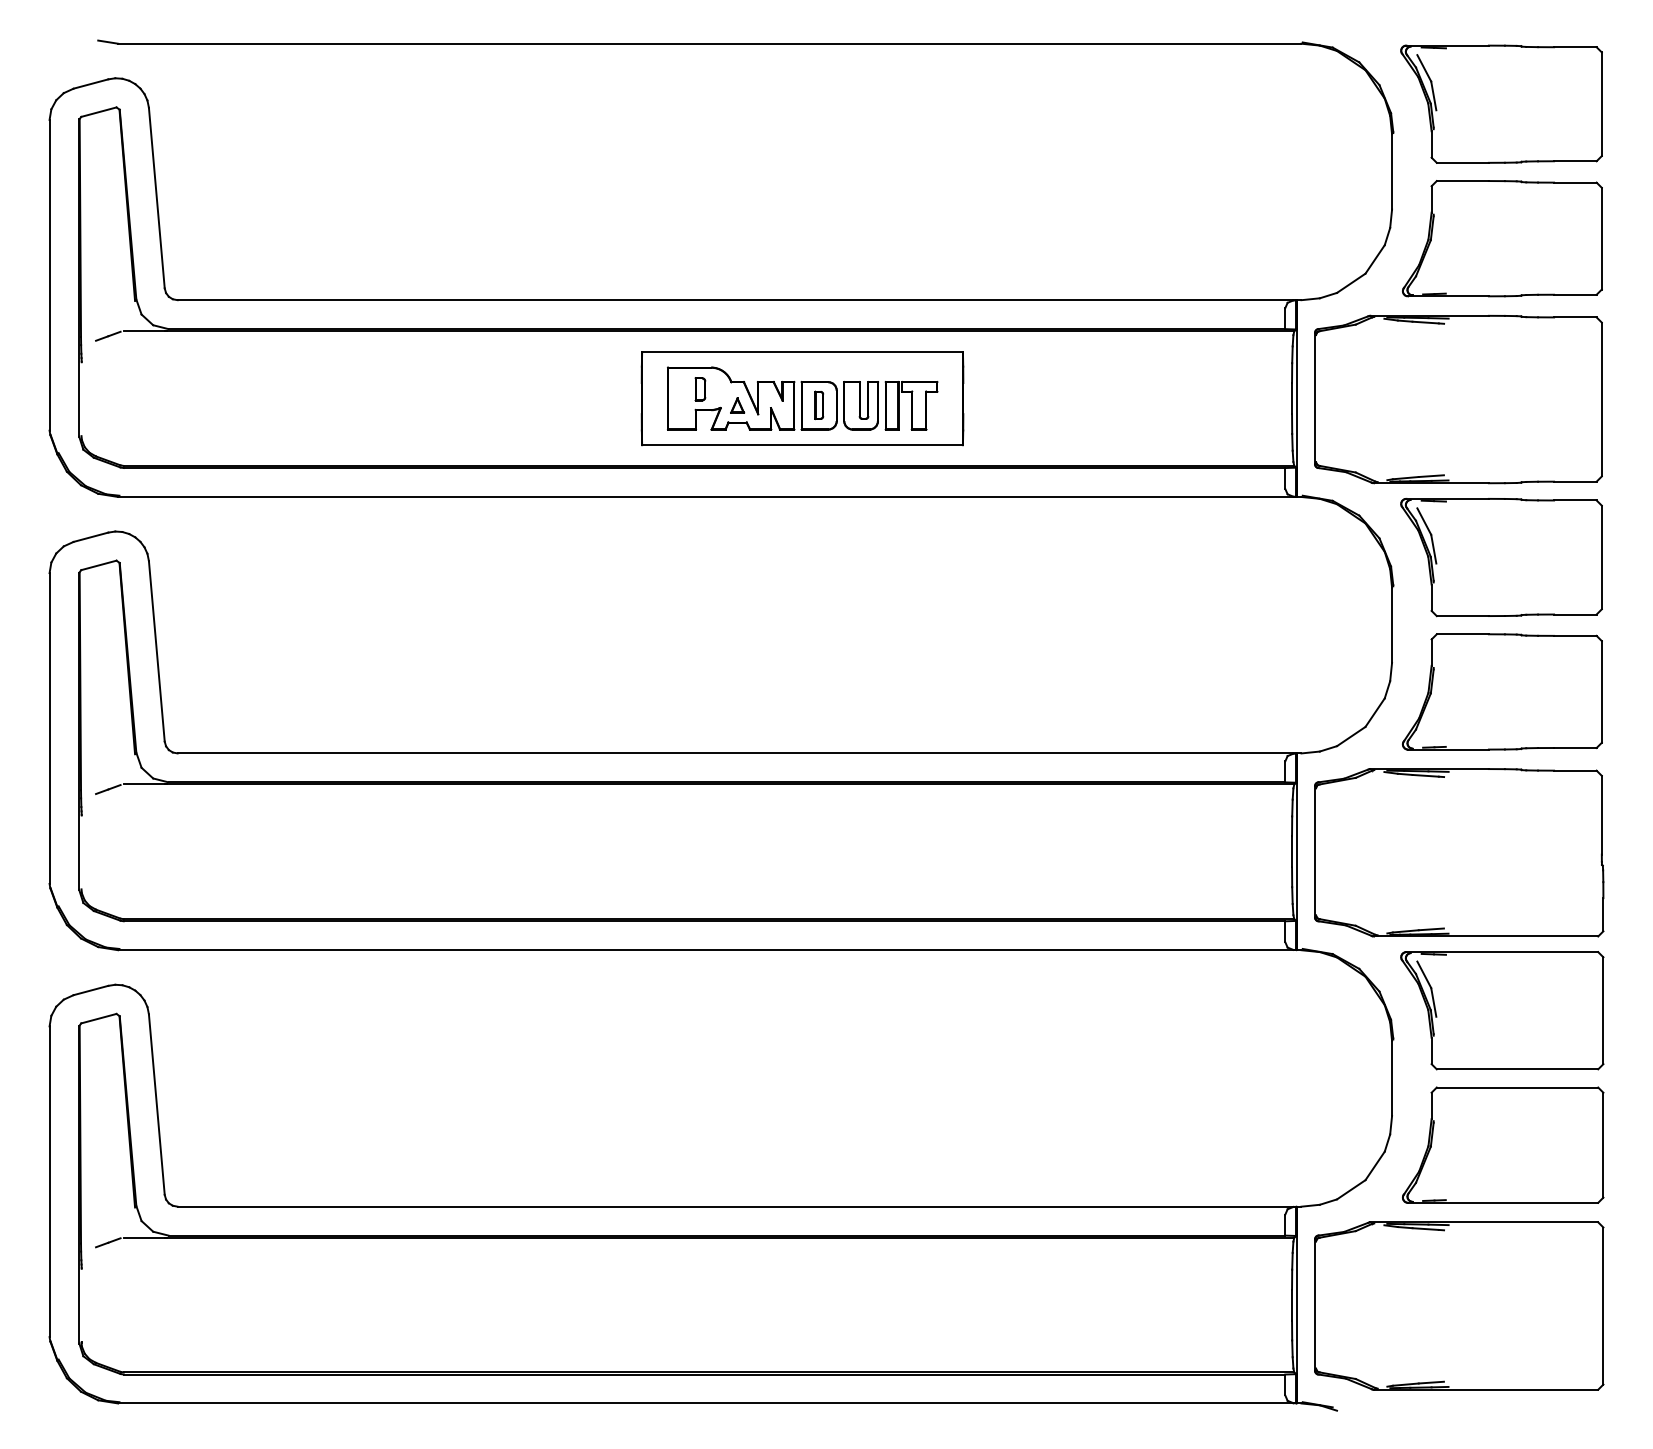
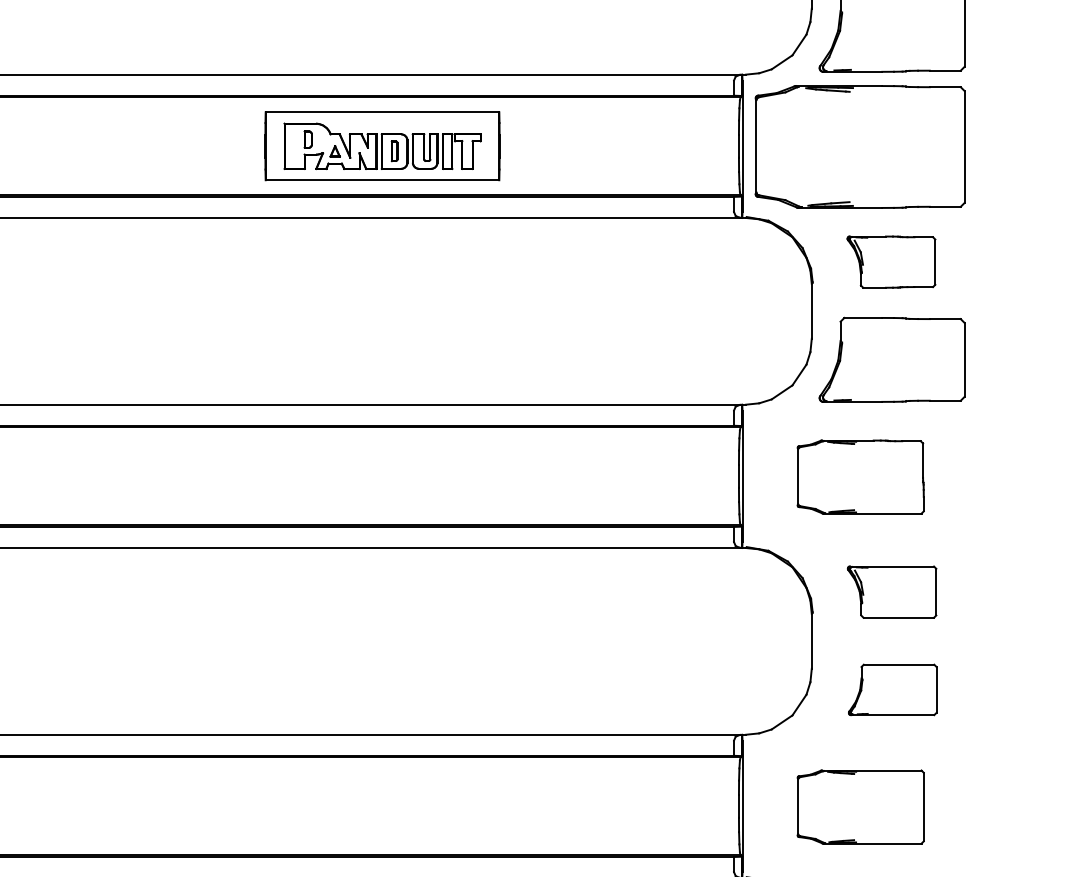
part: (1501, 557) -> (891, 262), size x0.6
part: (1459, 852) -> (860, 476), size x0.6
part: (1502, 1010) -> (892, 591), size x0.6
part: (1503, 1144) -> (892, 689), size x0.6
part: (1459, 1305) -> (860, 806), size x0.6

